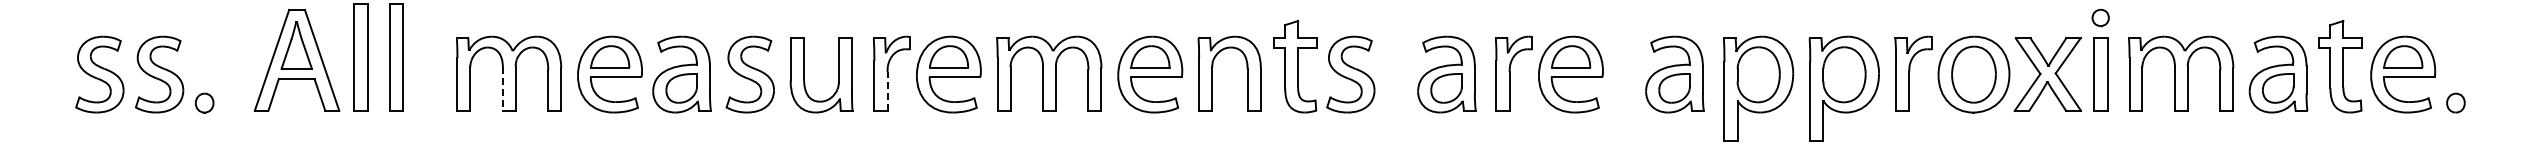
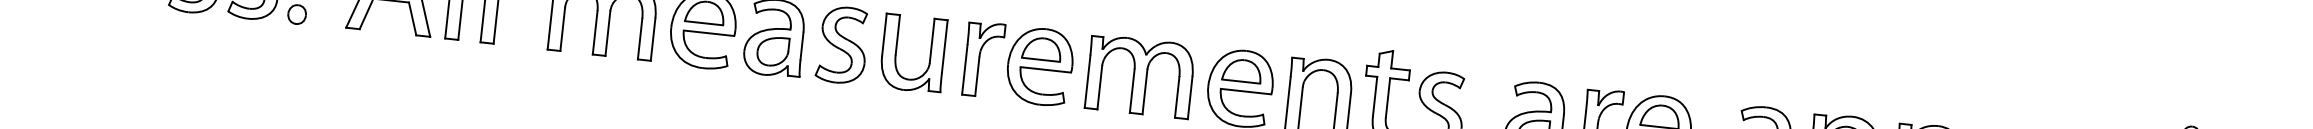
line: (502, 89) -> (594, 33), dashed -> solid
line: (887, 90) -> (977, 75), dashed -> solid

